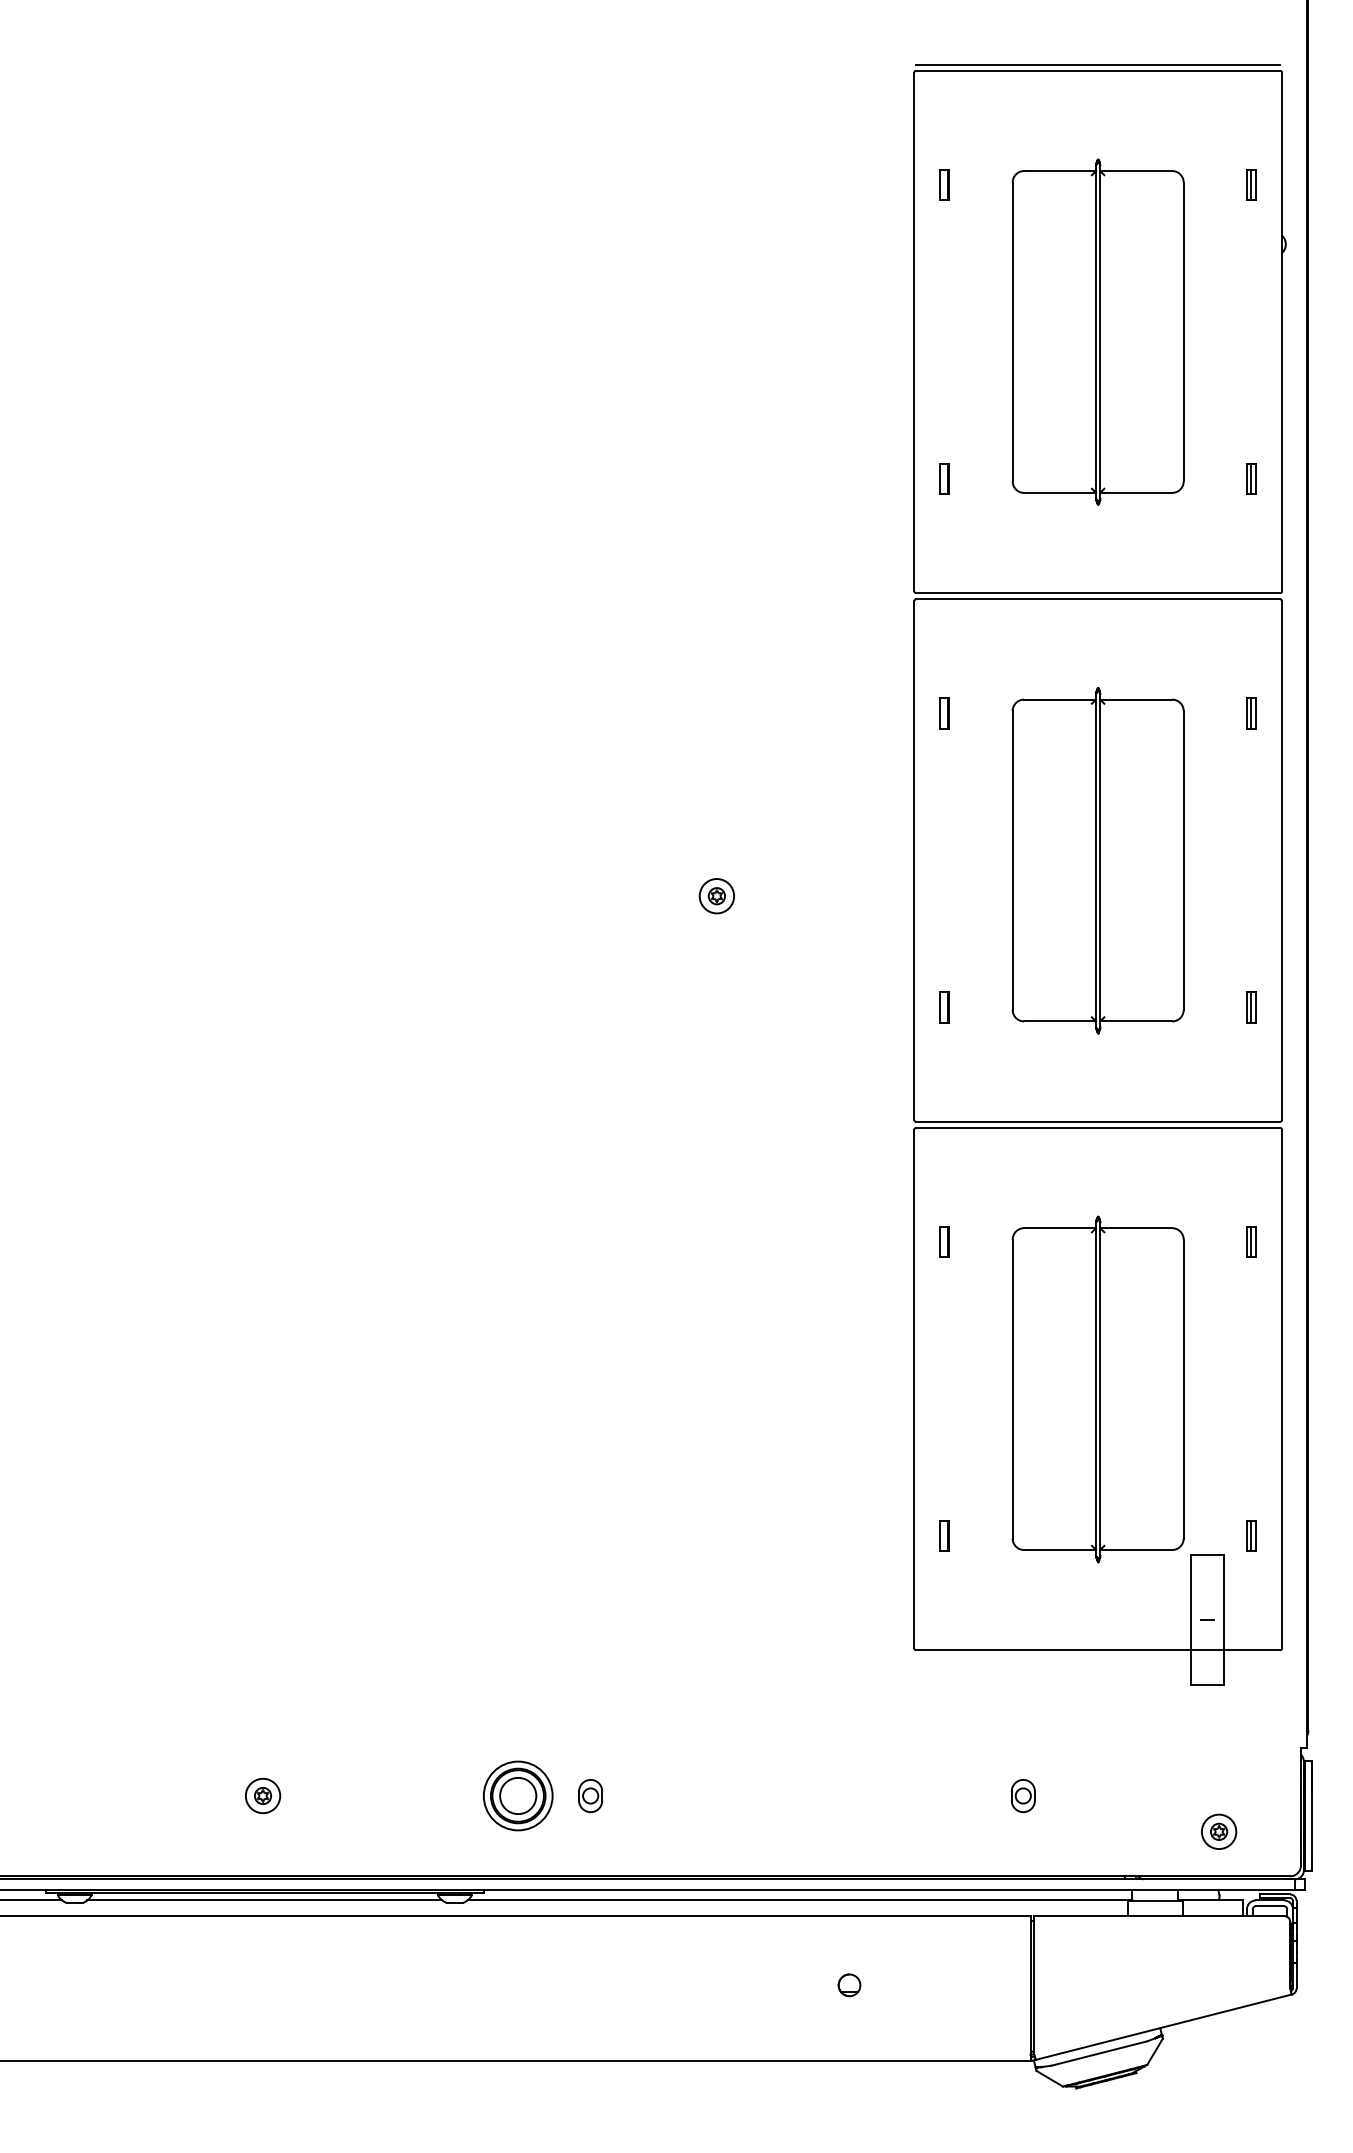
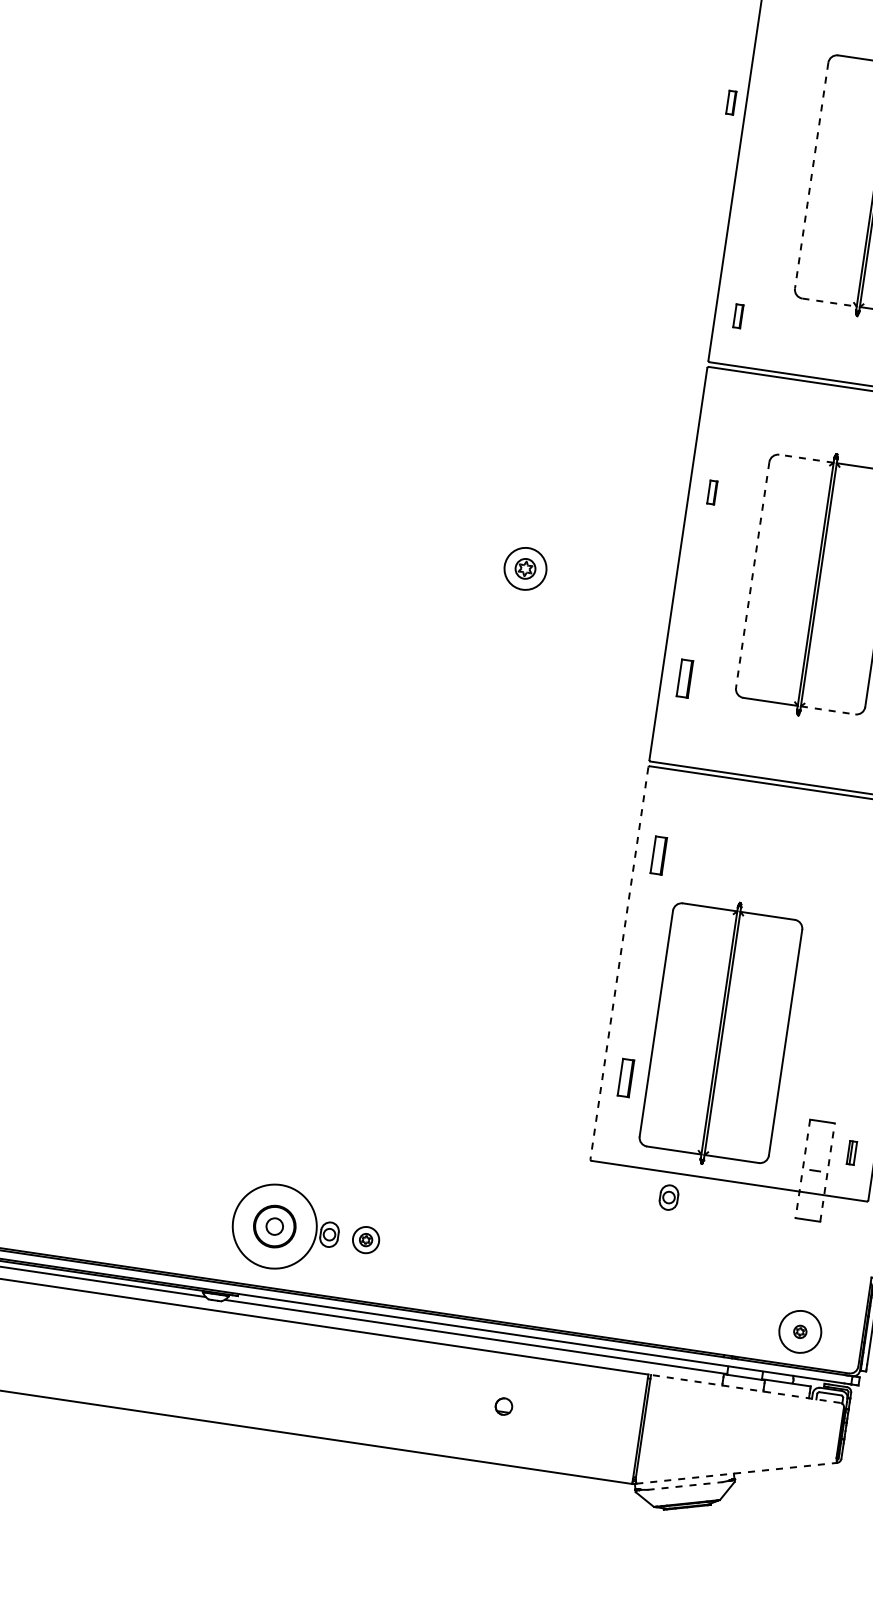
part: (944, 184) -> (731, 102), moved
line: (1012, 332) -> (811, 176), solid -> dashed
part: (944, 478) -> (738, 315), moved
line: (1060, 492) -> (829, 302), solid -> dashed
line: (1060, 699) -> (806, 458), solid -> dashed
part: (944, 713) -> (712, 492), moved
line: (1012, 861) -> (752, 575), solid -> dashed
part: (716, 896) -> (524, 569), size x1.6
part: (944, 1007) -> (684, 678), size x1.6
line: (1136, 1021) -> (828, 710), solid -> dashed
part: (944, 1241) -> (658, 855), size x1.6
line: (914, 1389) -> (619, 963), solid -> dashed
part: (1097, 1389) -> (720, 1033), moved
part: (944, 1535) -> (625, 1077), size x1.6
part: (1251, 1535) -> (851, 1152), moved
line: (1223, 1619) -> (827, 1171), solid -> dashed
line: (1191, 1620) -> (803, 1169), solid -> dashed
part: (263, 1795) -> (366, 1239), moved
circle: (517, 1795) -> (274, 1226), size x1.6
circle: (518, 1795) -> (275, 1226), size x0.6
part: (1022, 1796) -> (668, 1197), moved
circle: (1218, 1831) -> (799, 1331), size x1.6
line: (1158, 1916) -> (745, 1389), solid -> dashed
line: (1164, 2027) -> (737, 1473), solid -> dashed
line: (1099, 2053) -> (685, 1486), solid -> dashed

